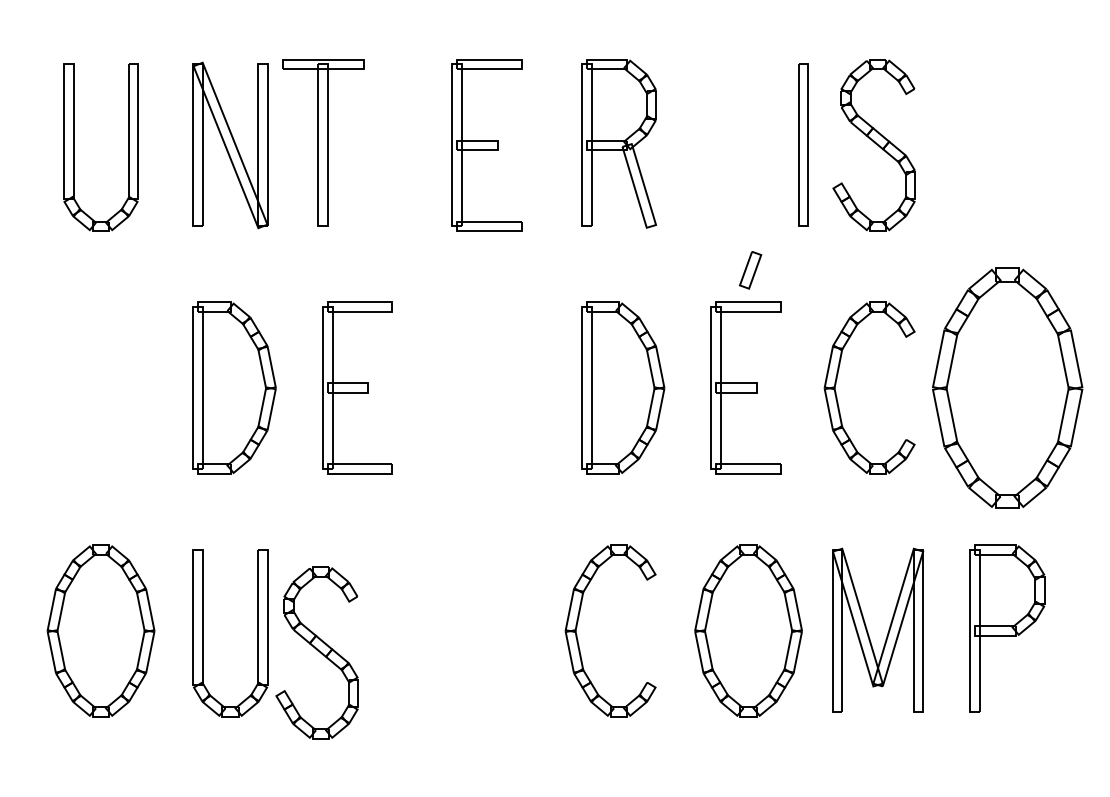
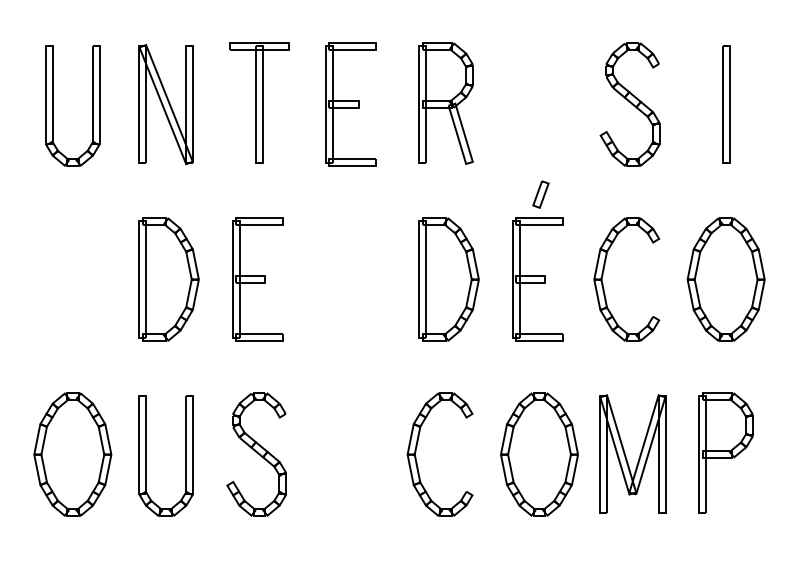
part: (323, 142) -> (259, 102), moved
part: (803, 144) -> (726, 103), moved
part: (1007, 387) -> (726, 279), size x0.71
part: (316, 652) -> (256, 454), moved

